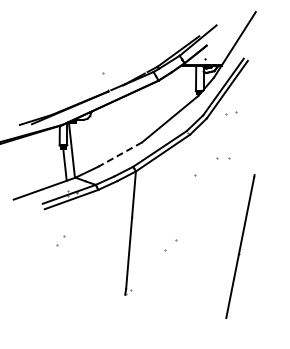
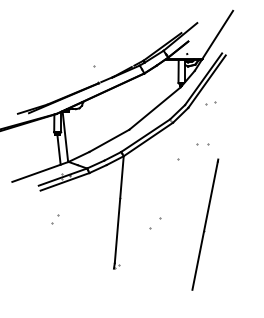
line: (119, 154) -> (108, 140), dashed -> solid
line: (240, 246) -> (205, 224), moved

